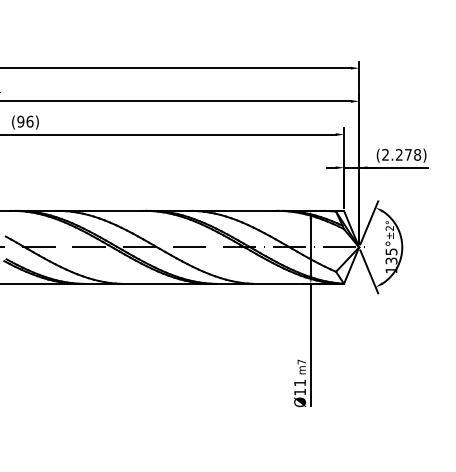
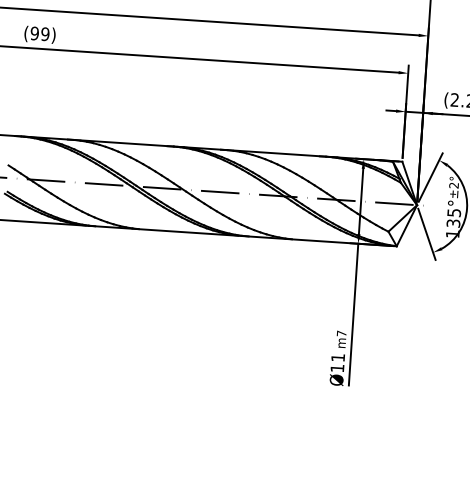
text: (29, 121) -> (44, 33), (96) -> (99)

